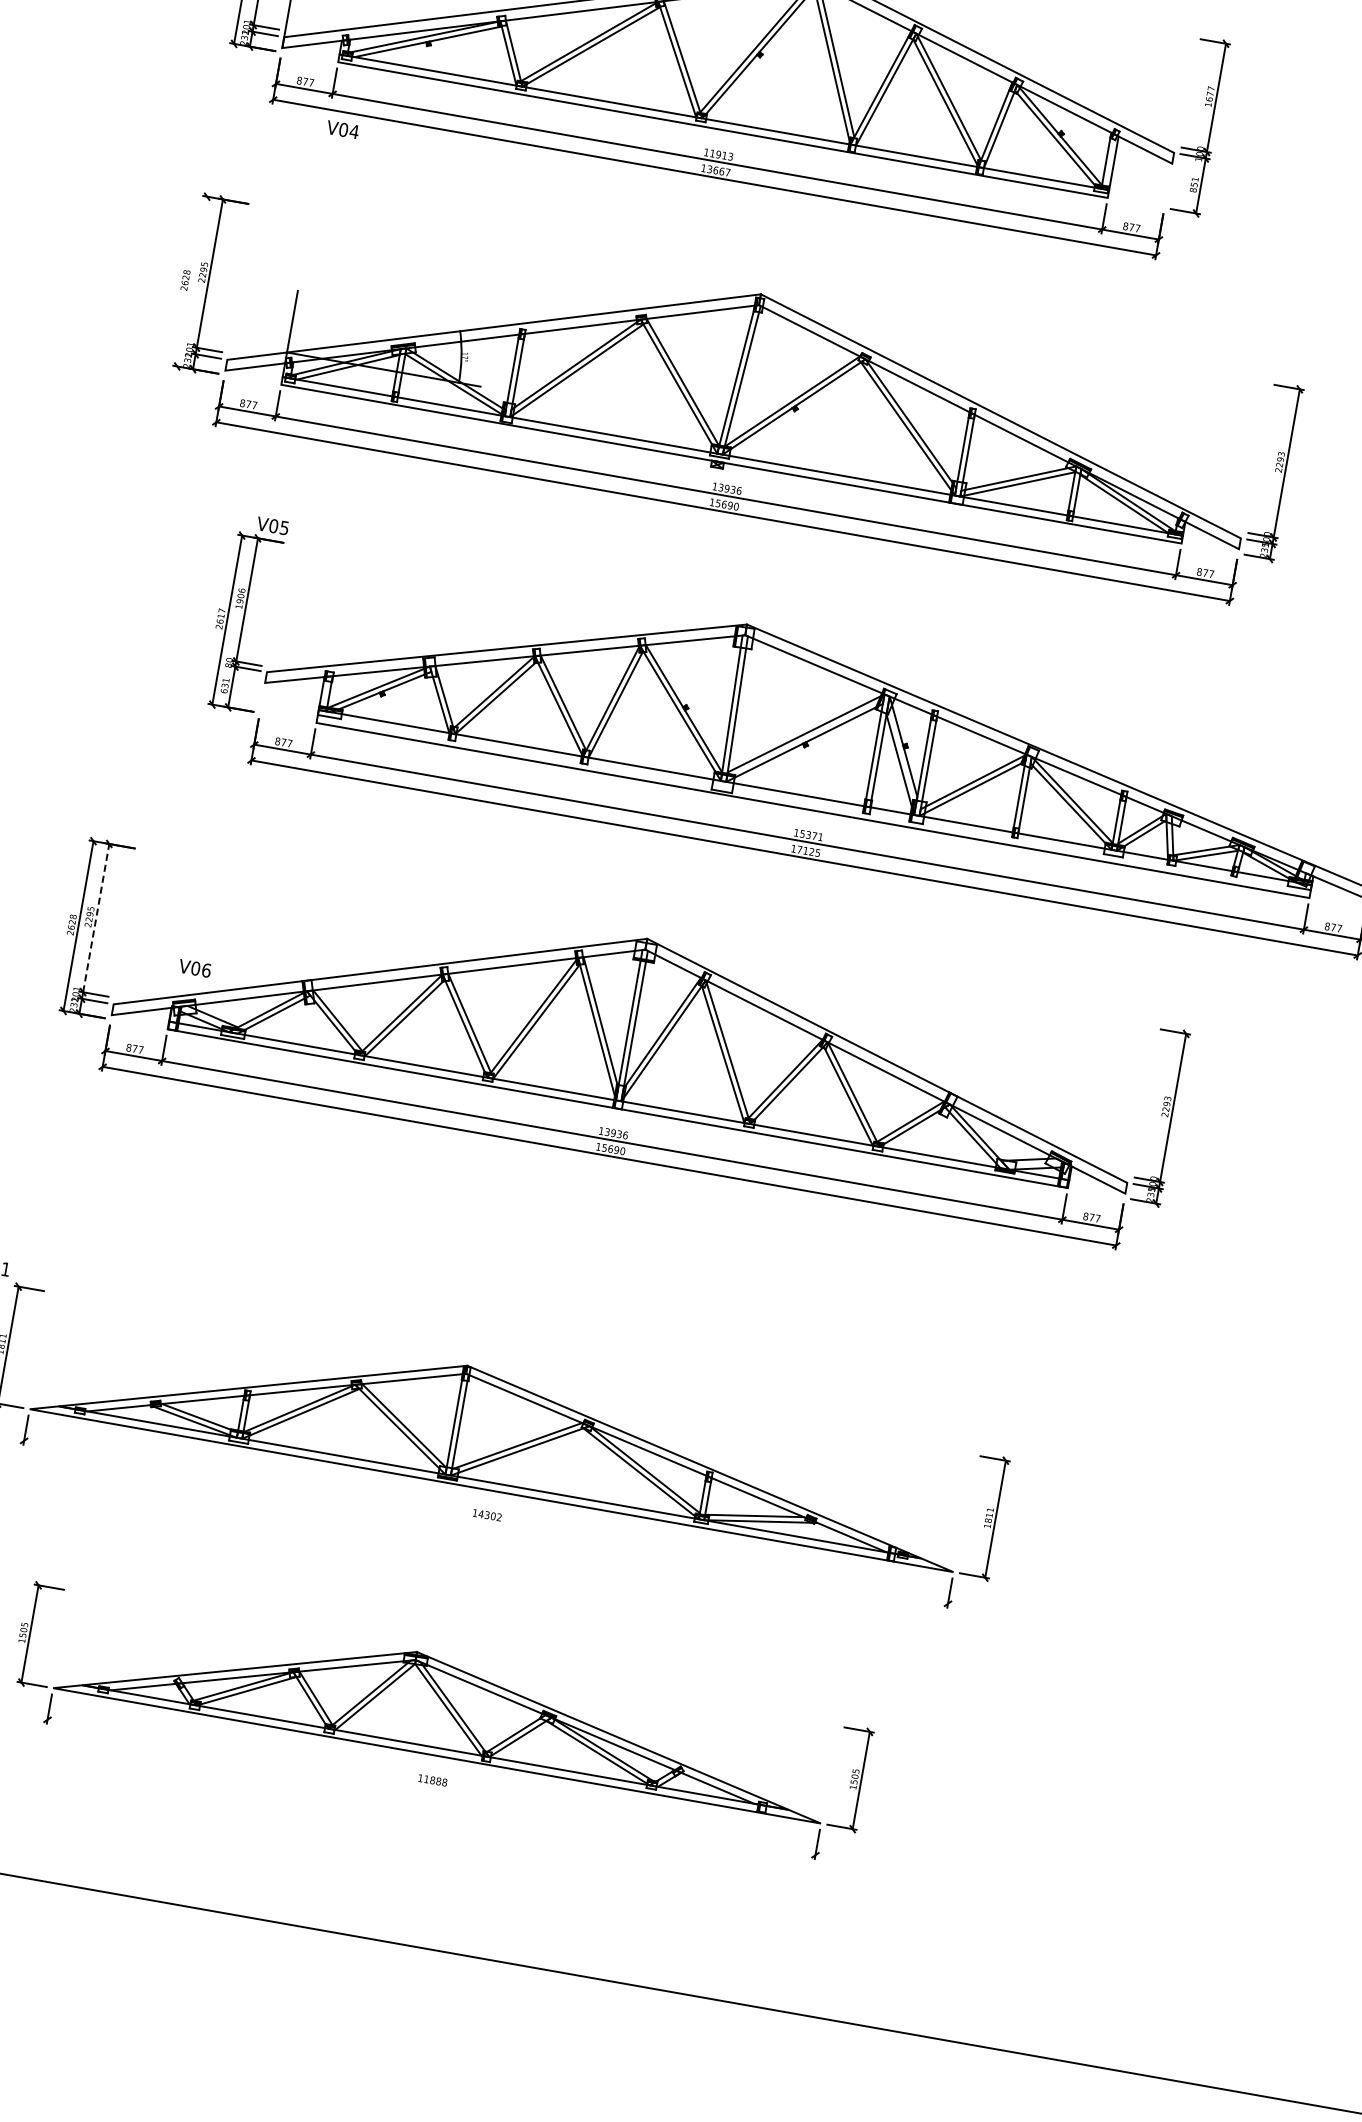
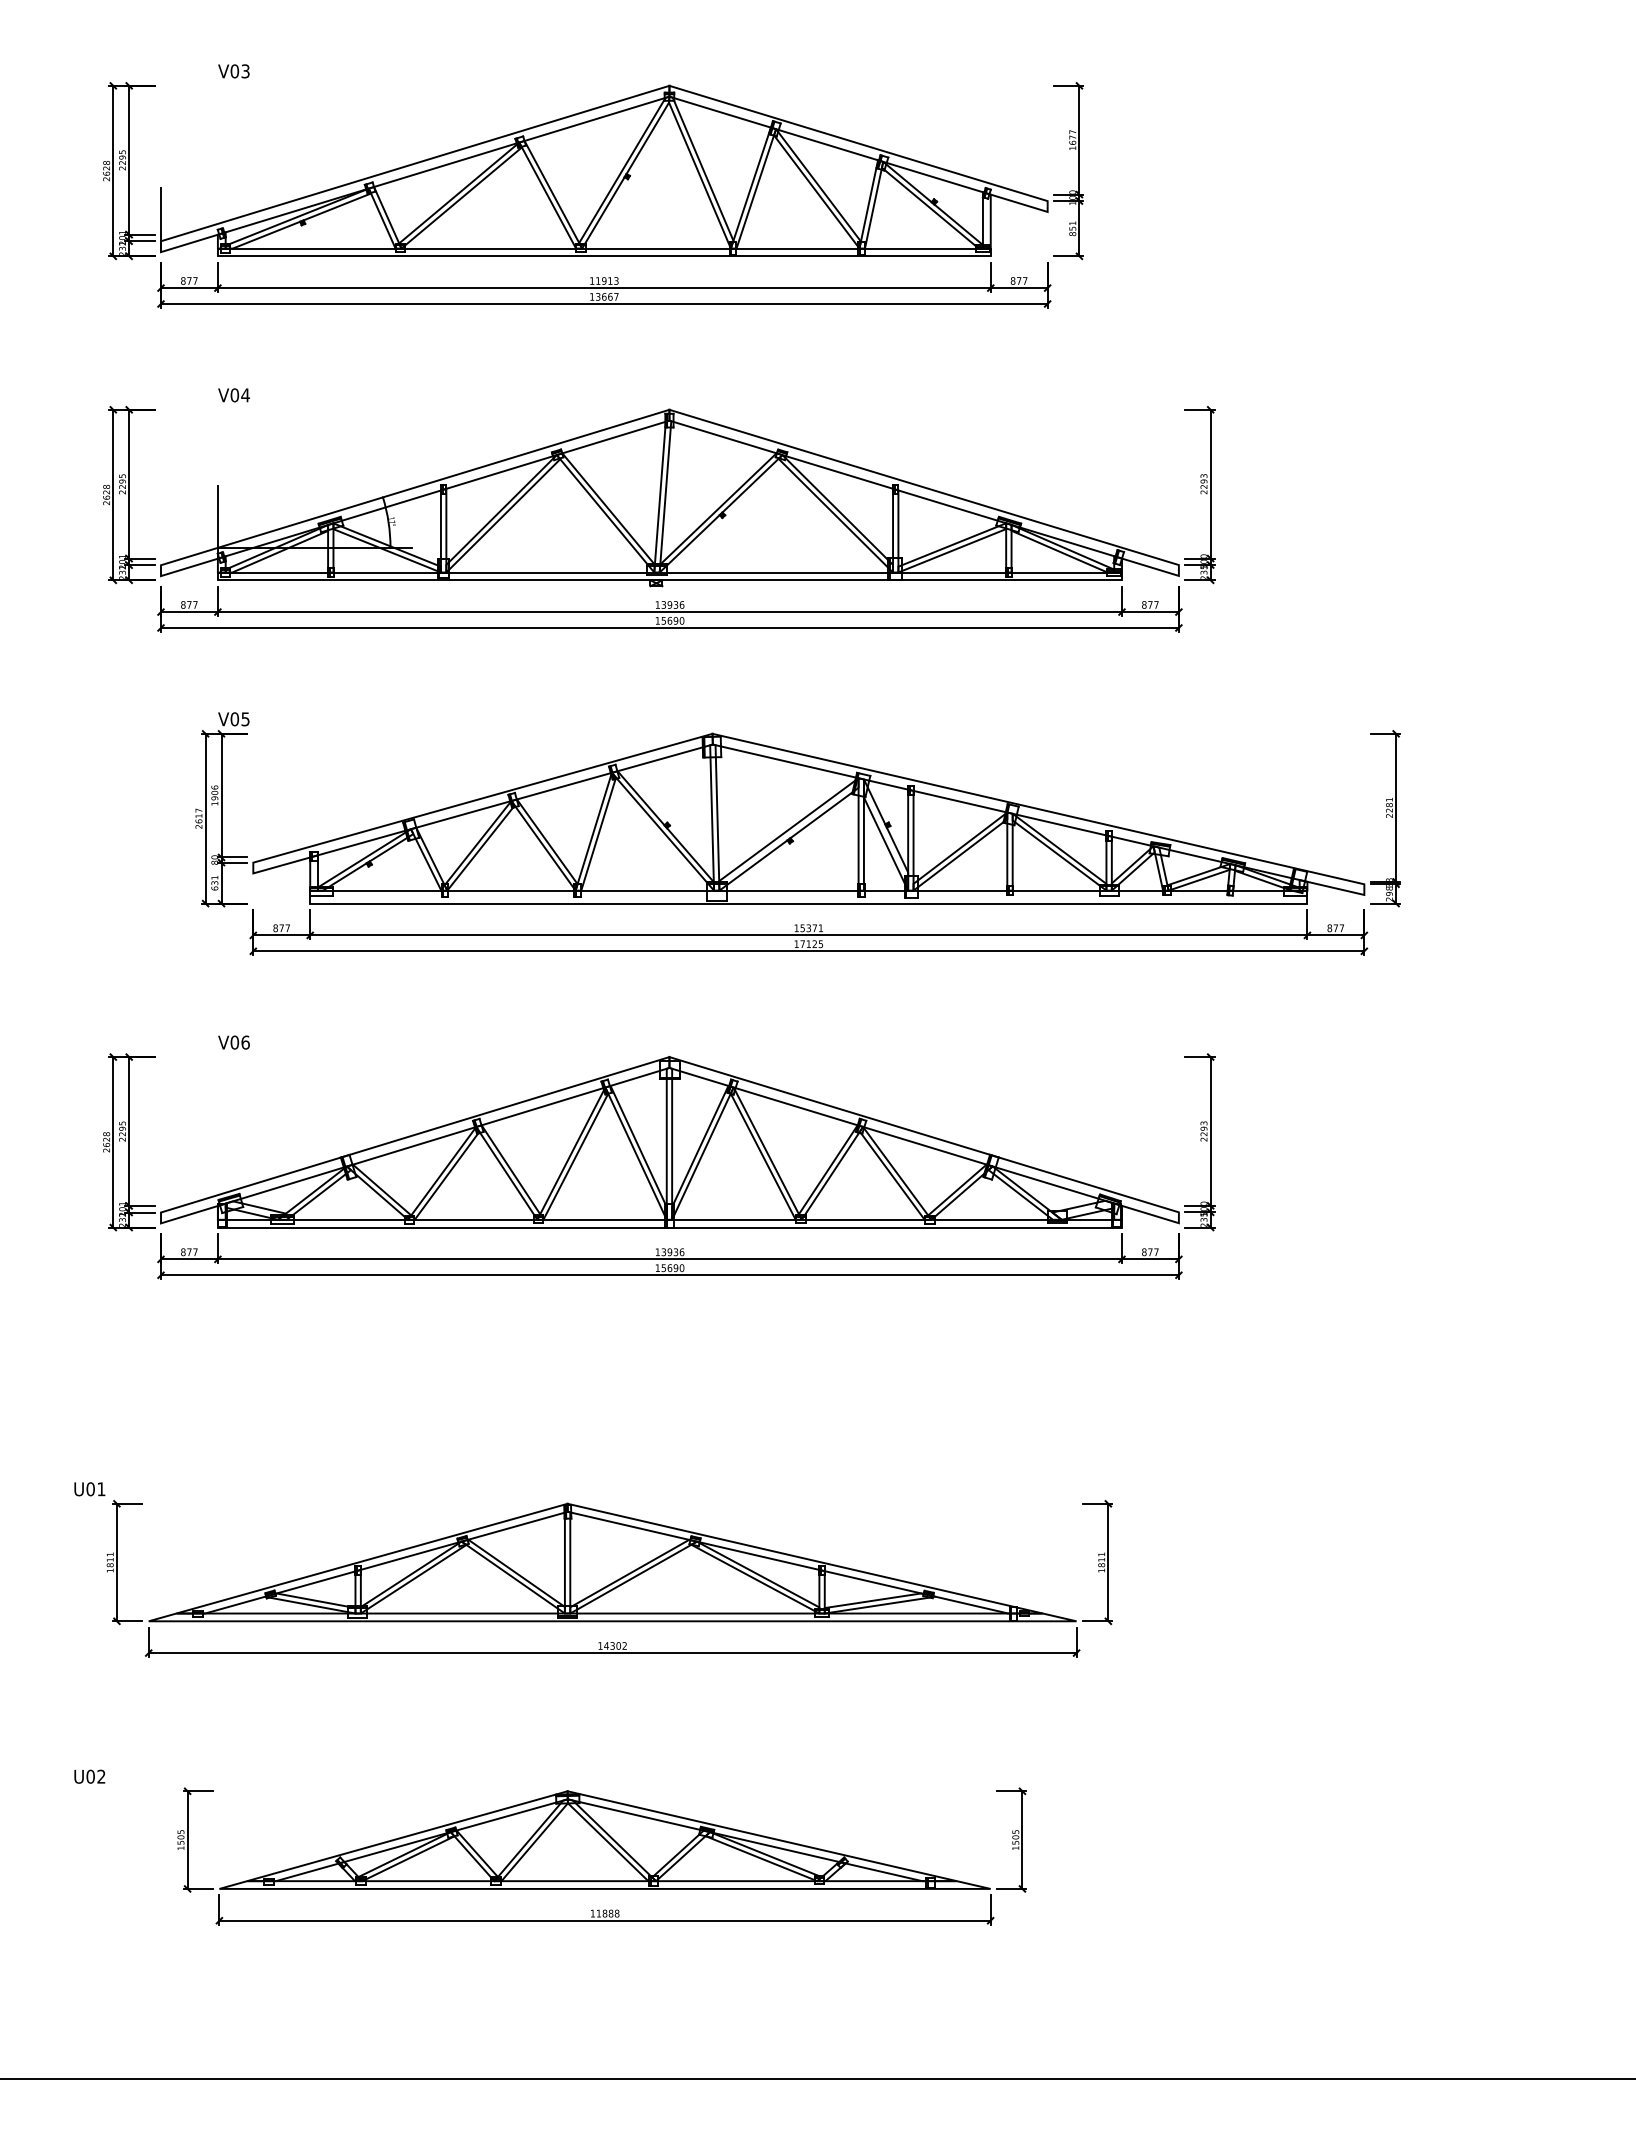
text: (342, 129) -> (233, 395), moved
line: (192, 281) -> (113, 494), added
line: (96, 918) -> (129, 1131), dashed -> solid
text: (194, 968) -> (233, 1042), moved
line: (485, 1522) -> (612, 1653), added
line: (431, 1787) -> (604, 1920), added

